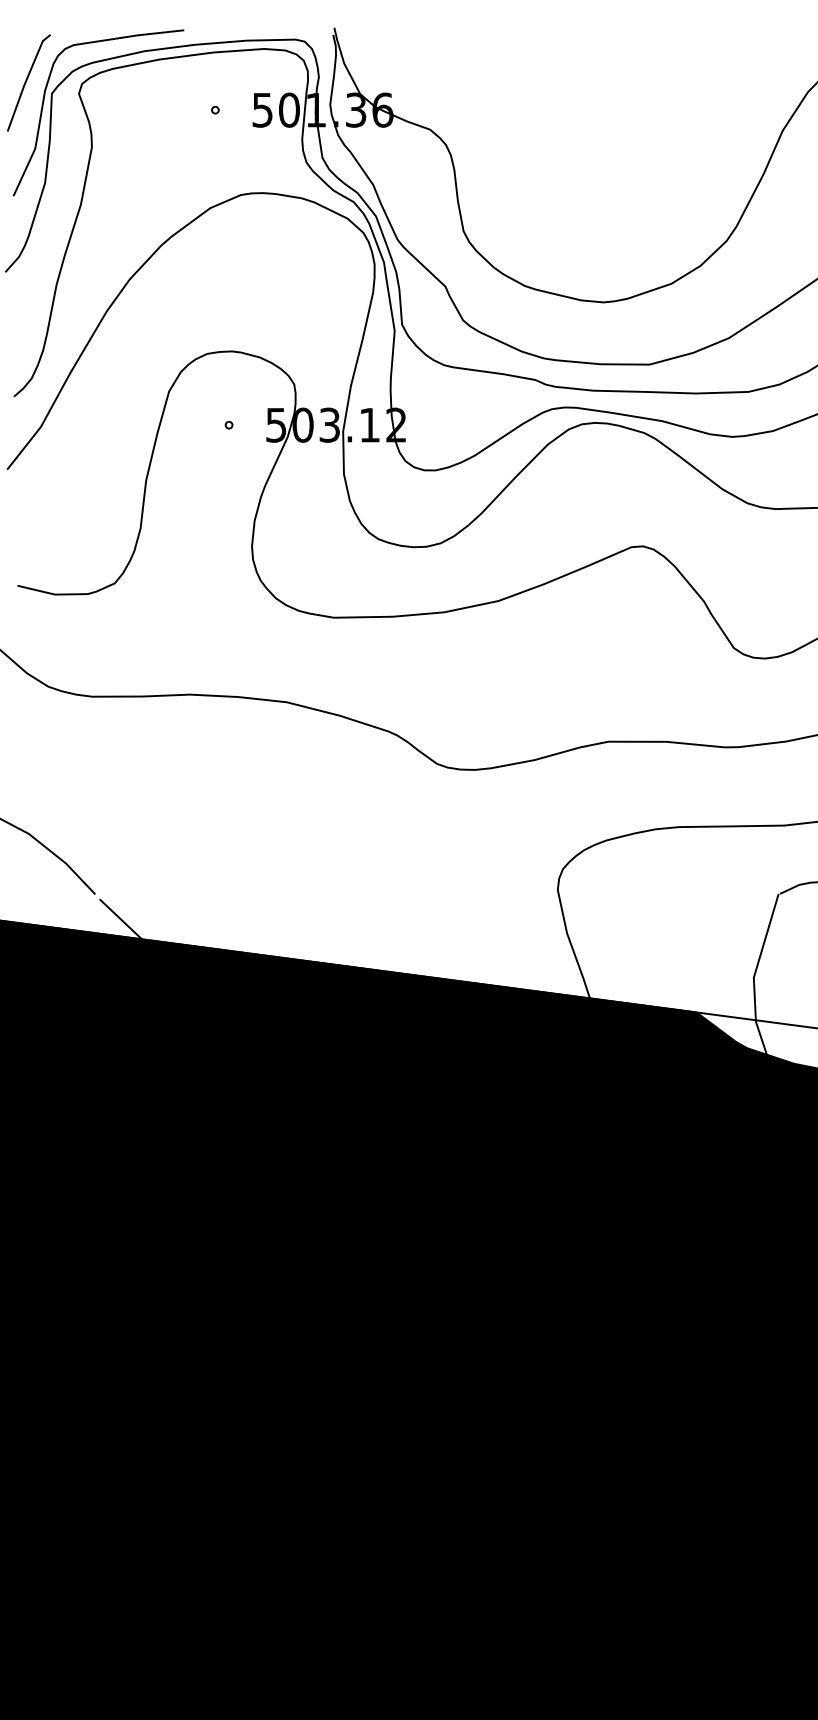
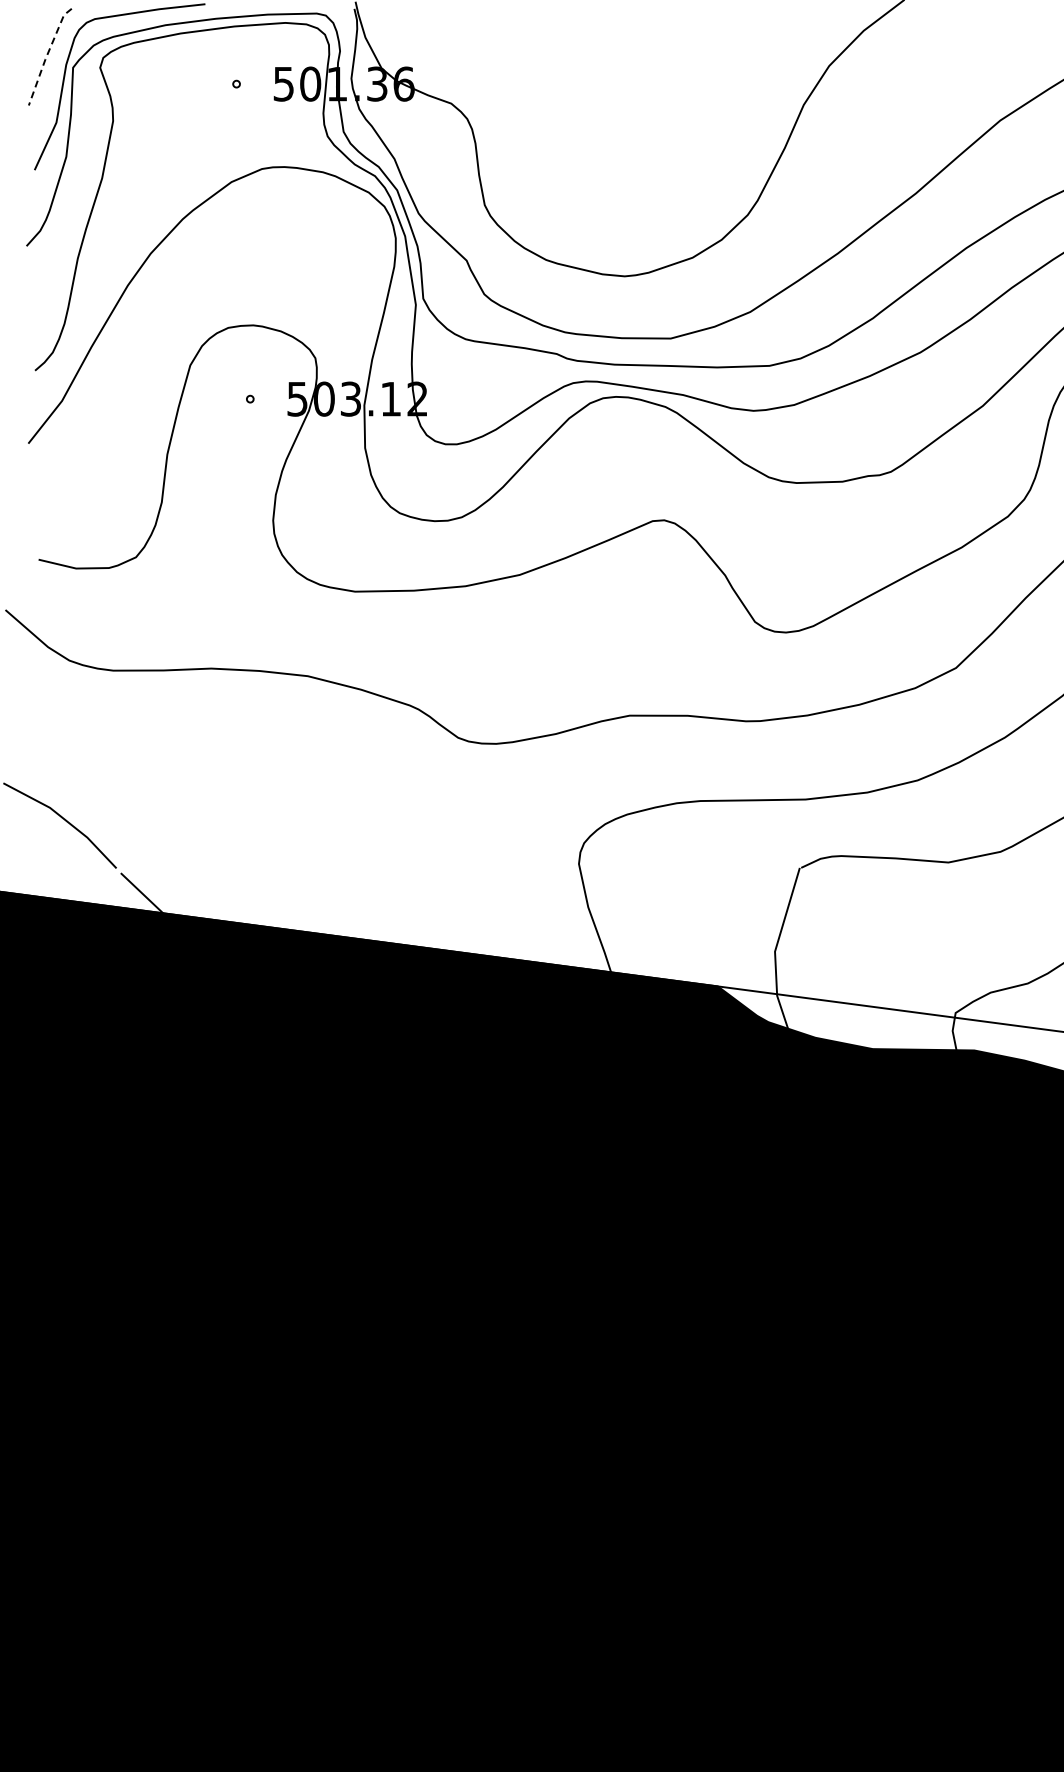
line: (26, 81) -> (47, 55), solid -> dashed

